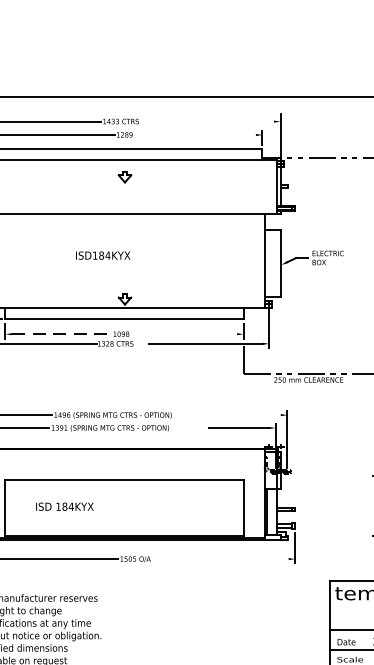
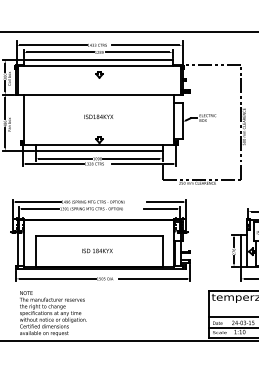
line: (211, 121) -> (145, 45), added
line: (196, 135) -> (137, 52), added
text: (102, 254) -> (98, 116), moved
line: (61, 333) -> (65, 158), dashed -> solid
line: (183, 333) -> (130, 158), added
line: (246, 415) -> (164, 202), added
text: (65, 505) -> (97, 250), moved
line: (224, 558) -> (152, 278), added

